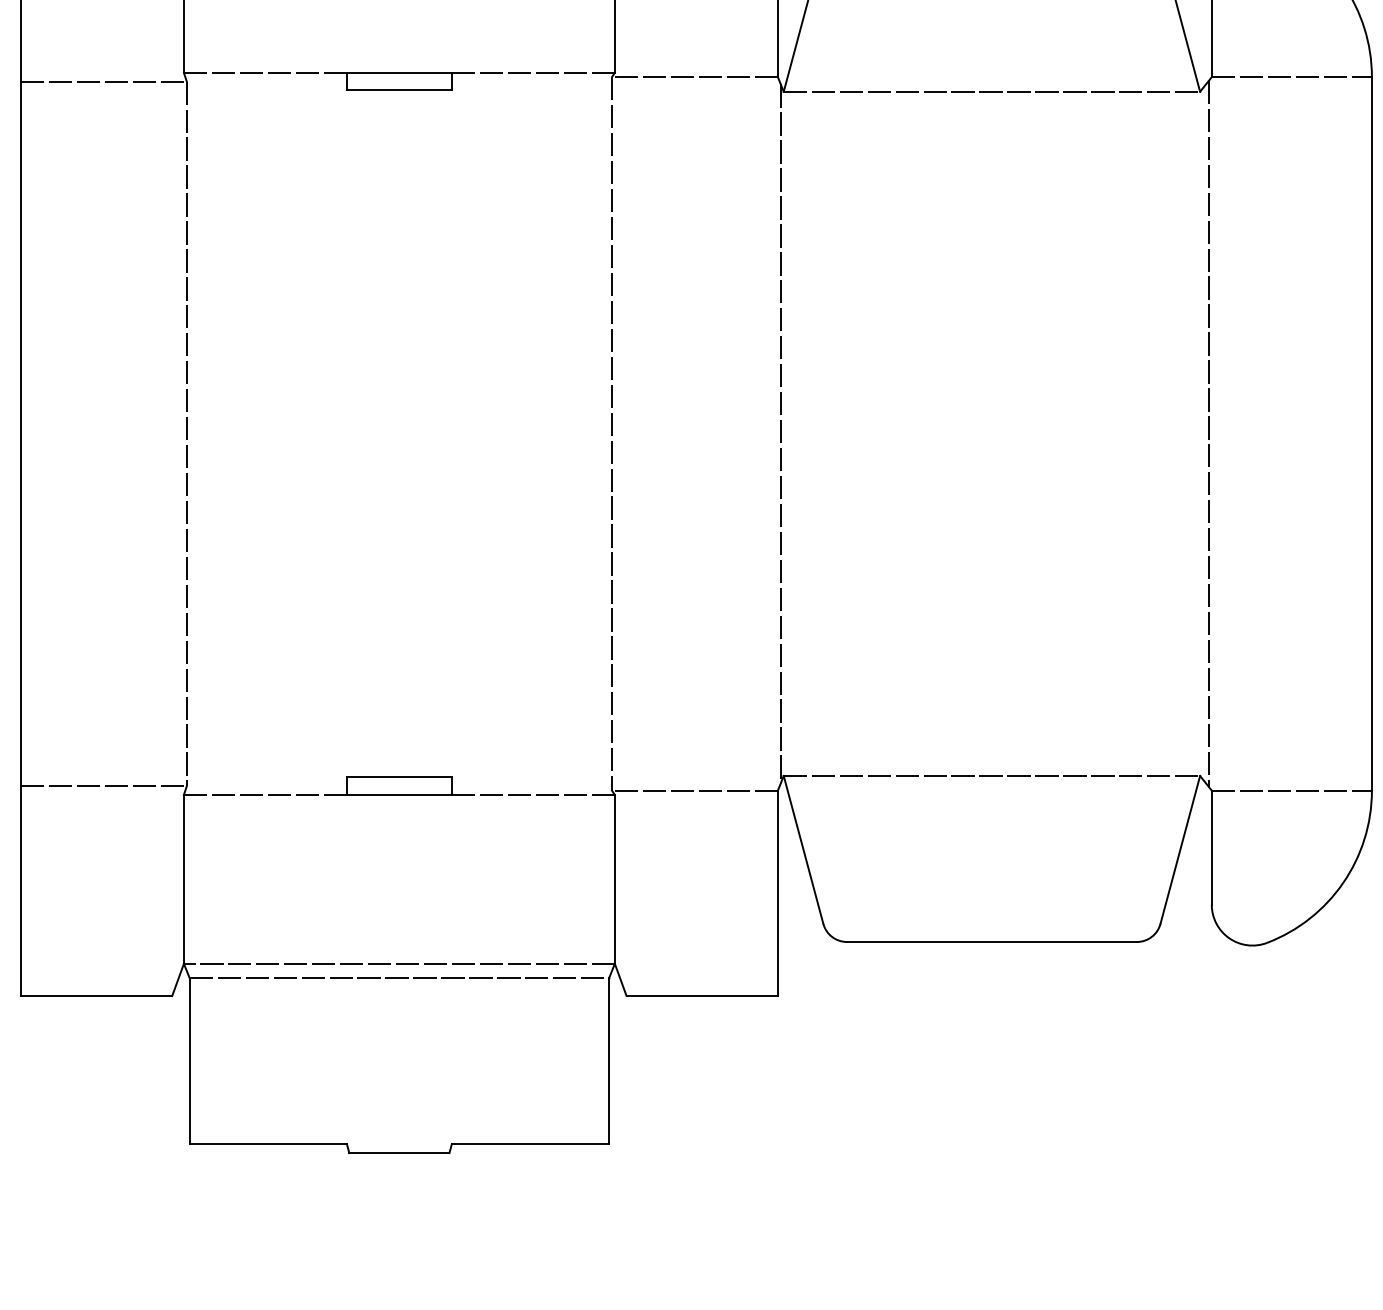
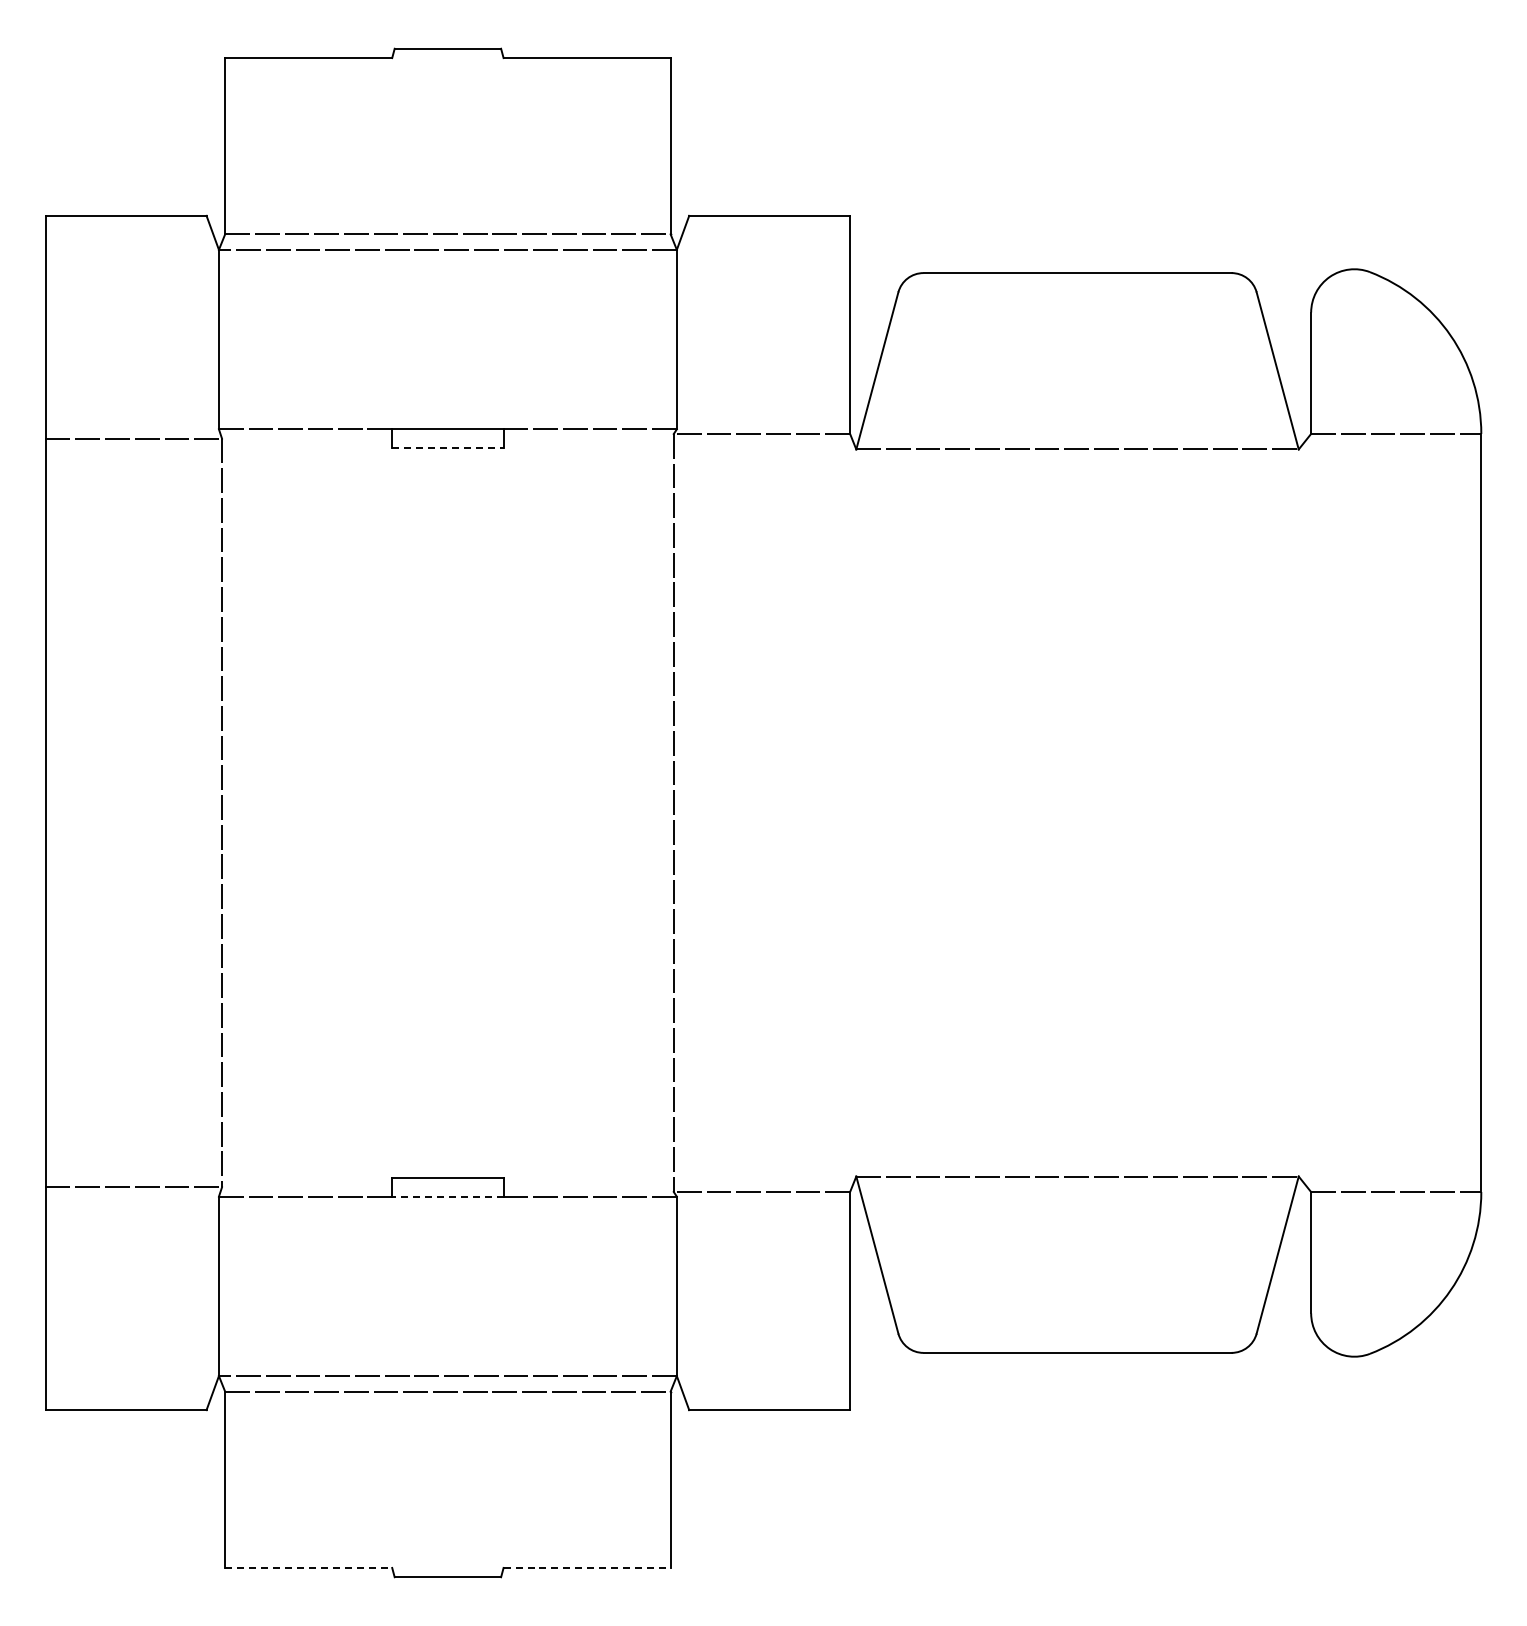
line: (399, 89) -> (447, 447), solid -> dashed
line: (781, 433) -> (853, 812), removed
line: (1209, 433) -> (1308, 812), removed
line: (399, 794) -> (447, 1196), solid -> dashed
line: (268, 1143) -> (308, 1567), solid -> dashed
line: (530, 1143) -> (587, 1567), solid -> dashed

